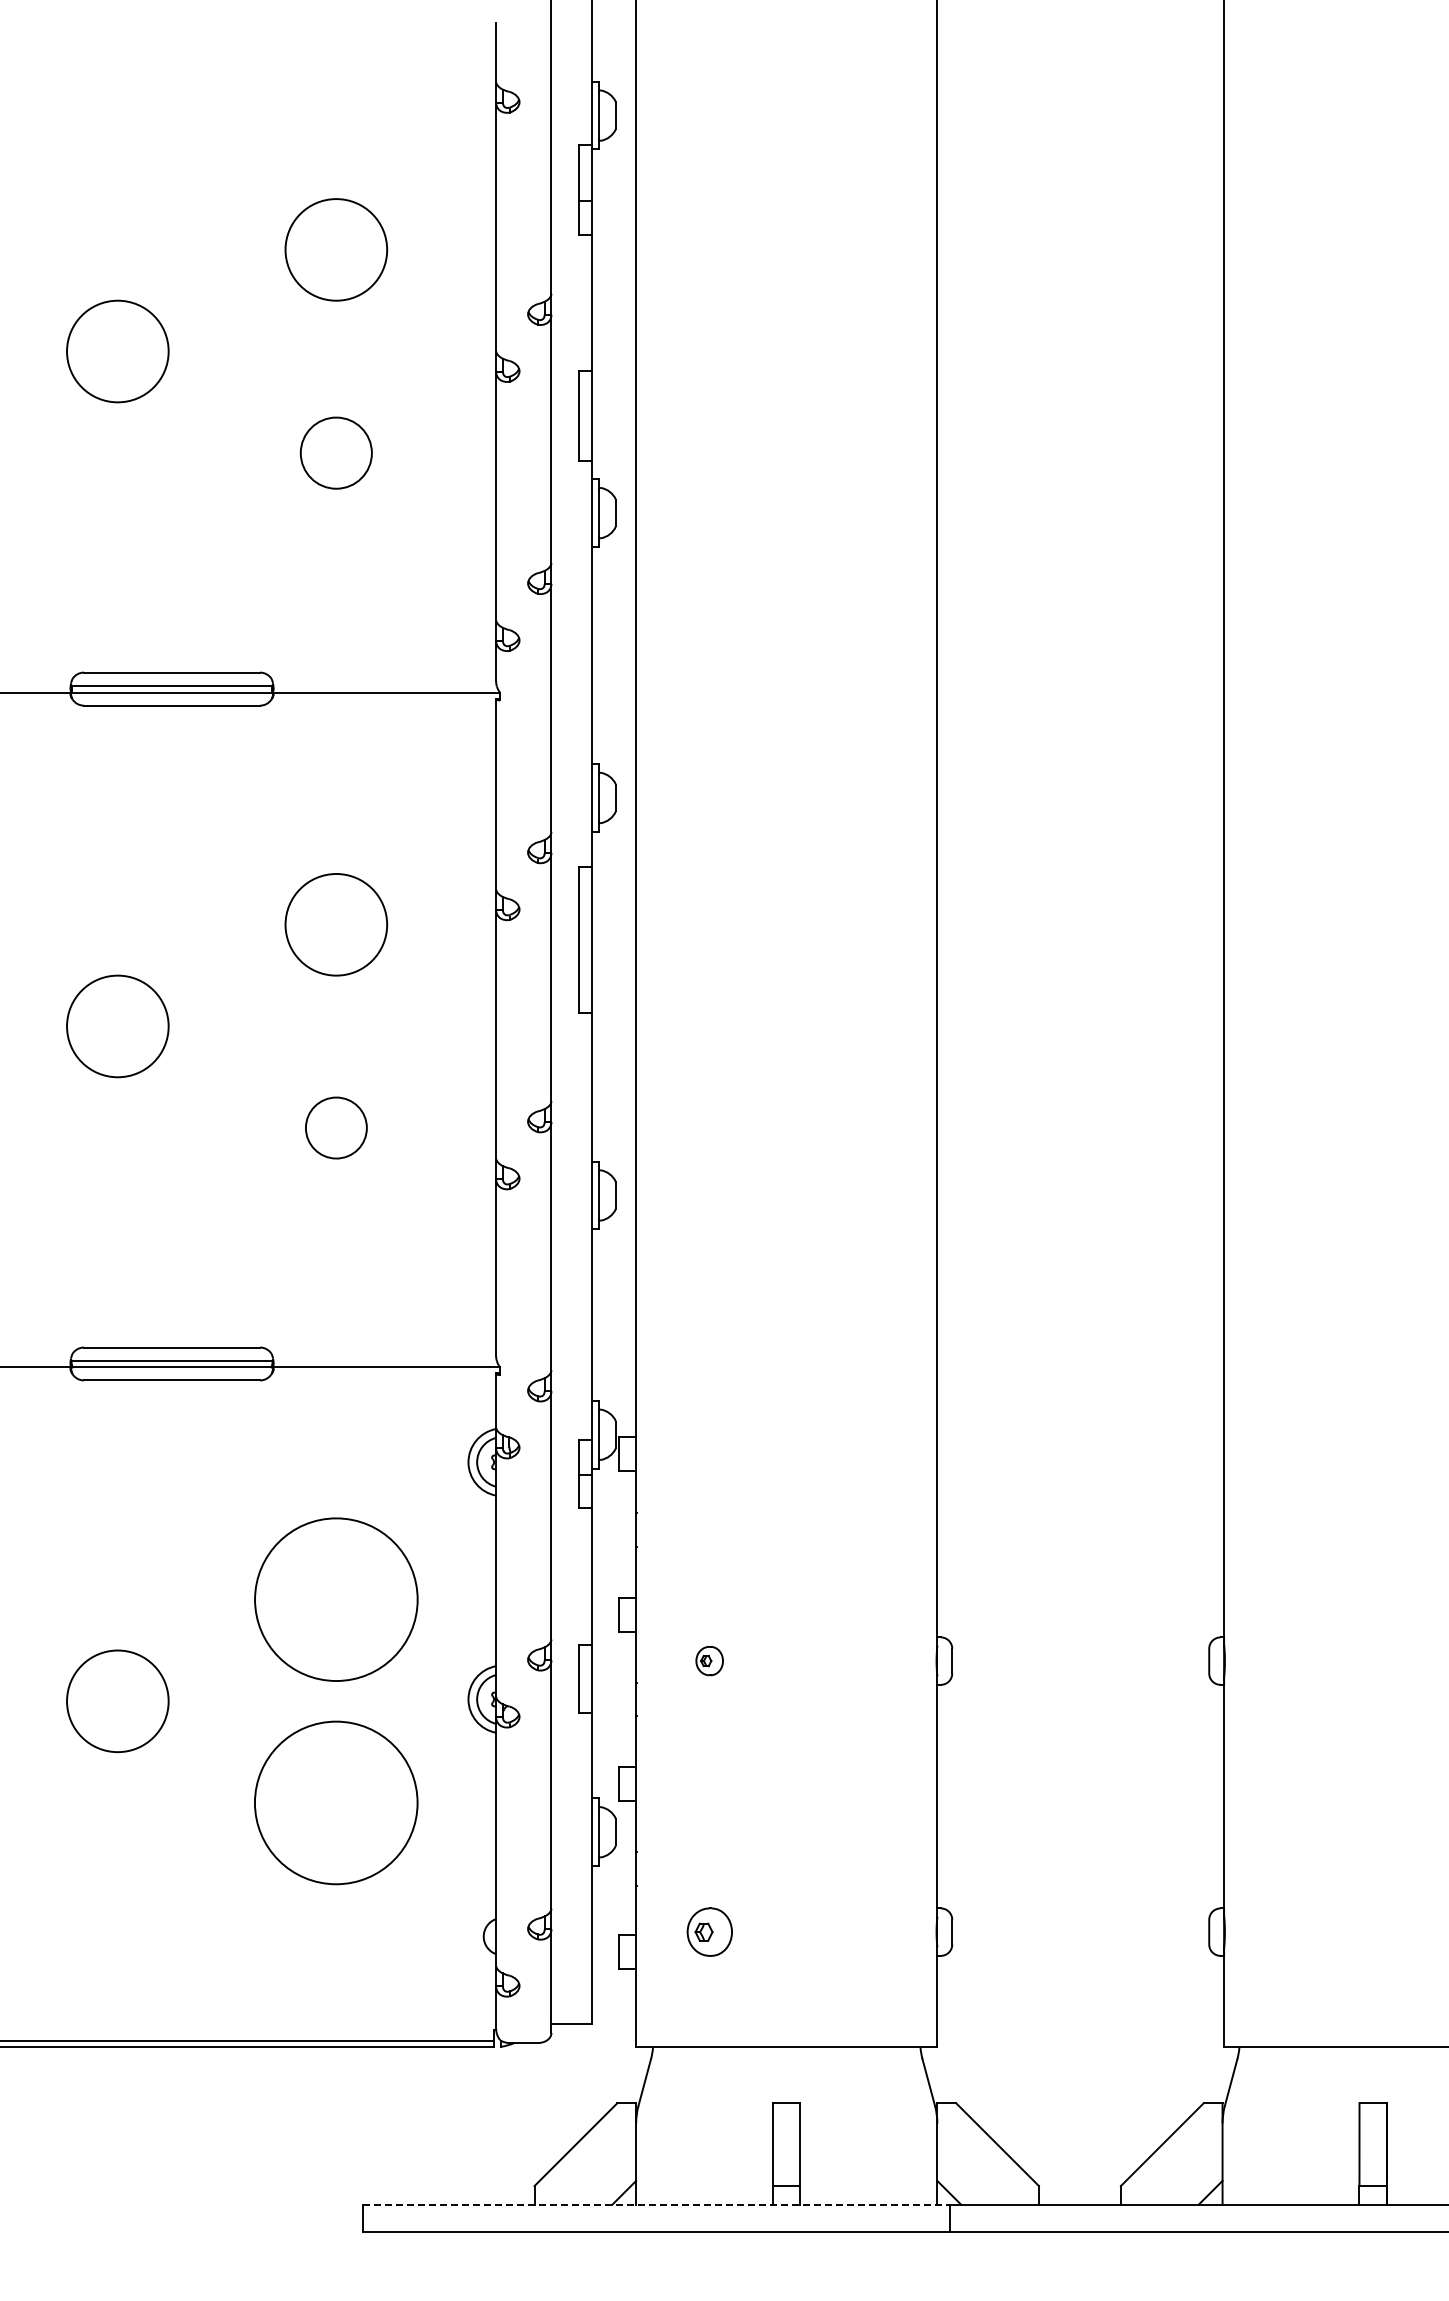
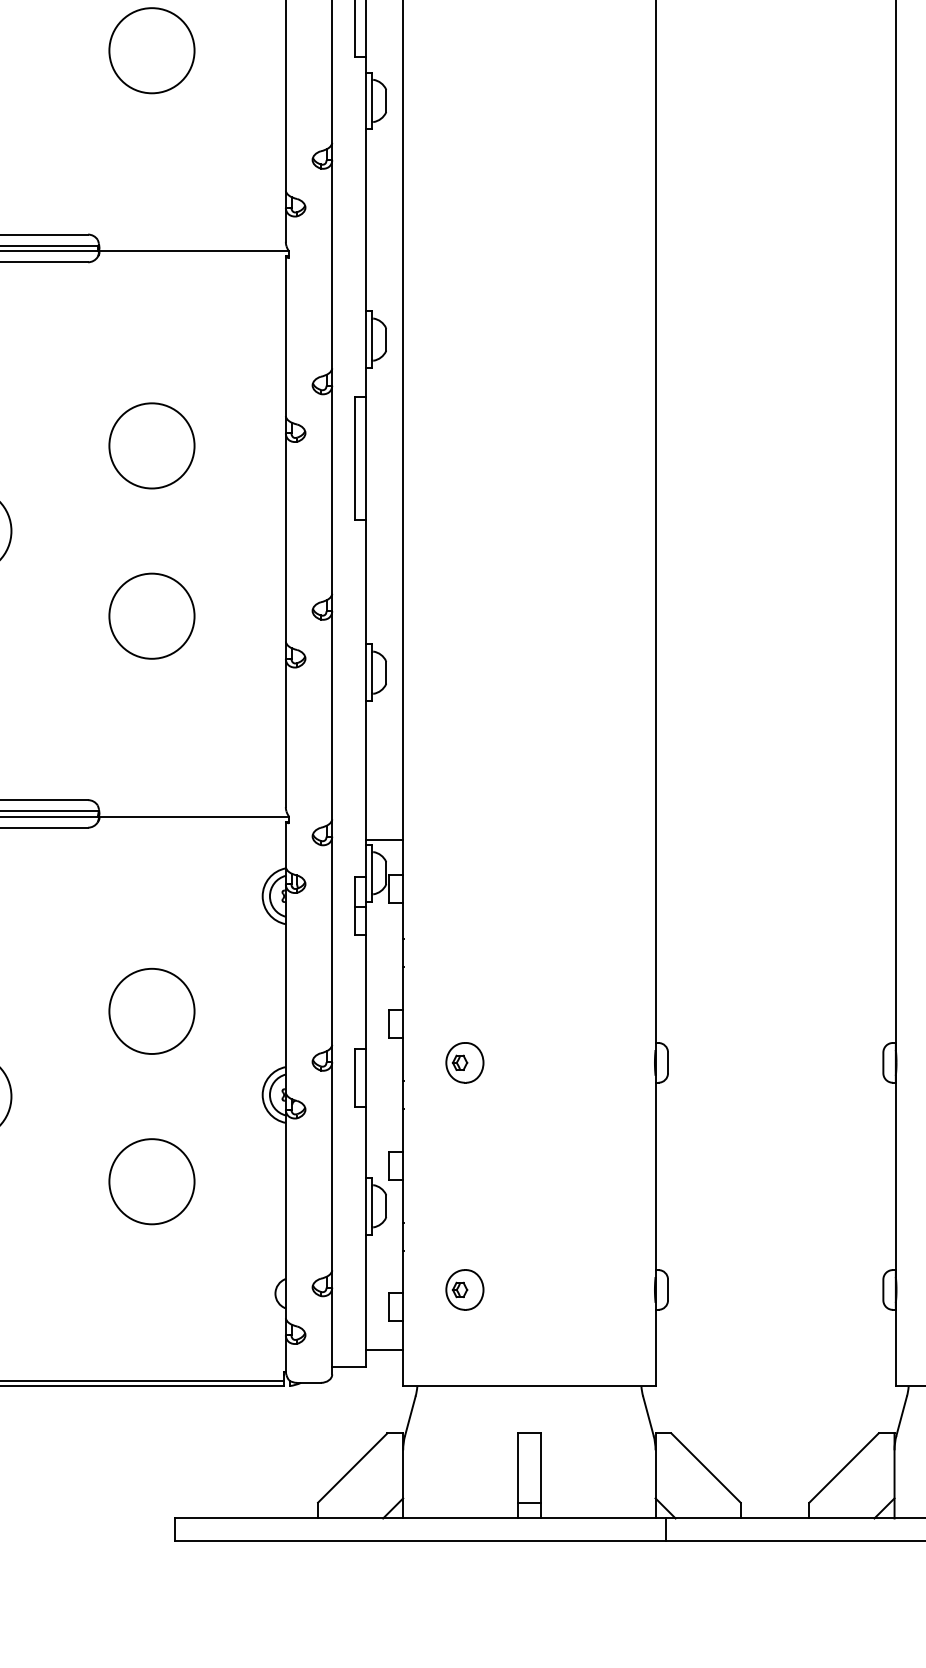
circle: (336, 452) -> (152, 50), size x1.43
circle: (336, 1127) -> (152, 615), size x1.67
line: (614, 1394) -> (385, 839), added
circle: (336, 1599) -> (152, 1011), size x0.62
part: (709, 1660) -> (464, 1062), size x1.67
circle: (336, 1802) -> (152, 1181), size x0.62
line: (614, 2004) -> (385, 1350), added
line: (656, 2204) -> (420, 1518), dashed -> solid

